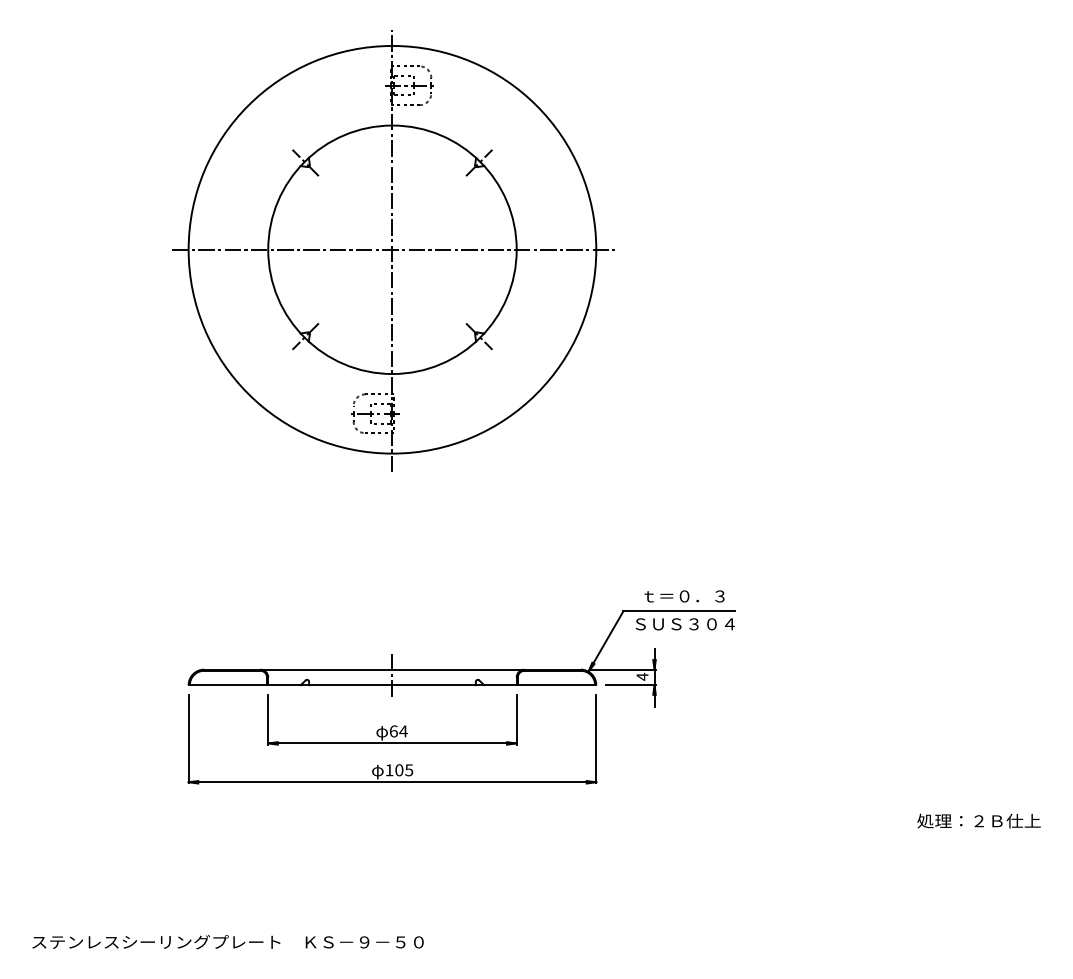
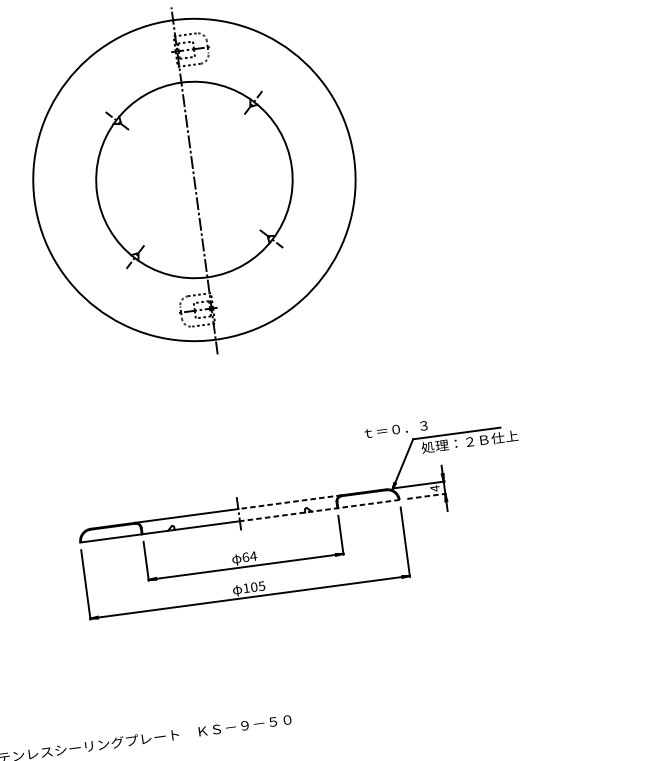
line: (393, 249) -> (195, 179), removed
text: (684, 596) -> (396, 429), moved
text: (693, 623) -> (469, 441), ＳＵＳ３０４ -> 処理：２Ｂ仕上
line: (458, 669) -> (290, 502), solid -> dashed
line: (494, 685) -> (319, 510), solid -> dashed
line: (630, 685) -> (426, 496), solid -> dashed

